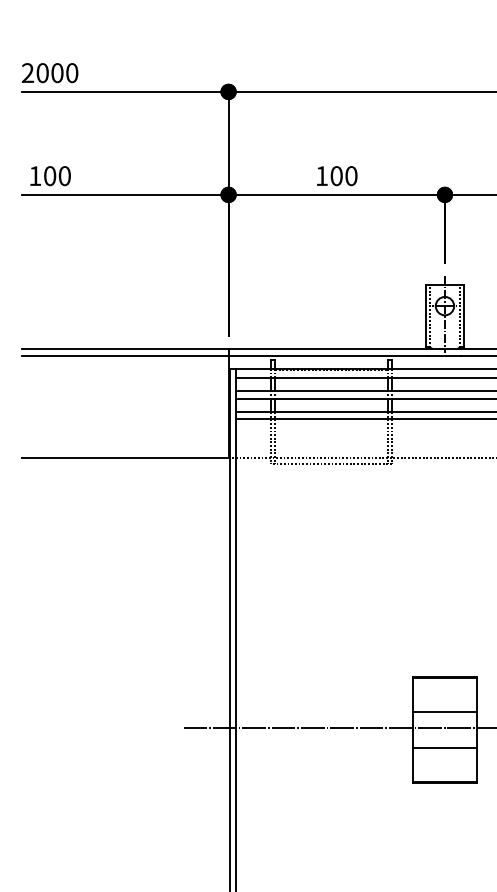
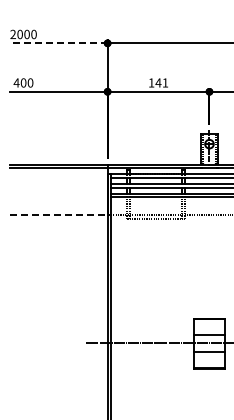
line: (124, 92) -> (58, 43), solid -> dashed
text: (34, 175) -> (16, 82), 100 -> 400
text: (343, 175) -> (161, 82), 100 -> 141
line: (126, 457) -> (59, 215), solid -> dashed

